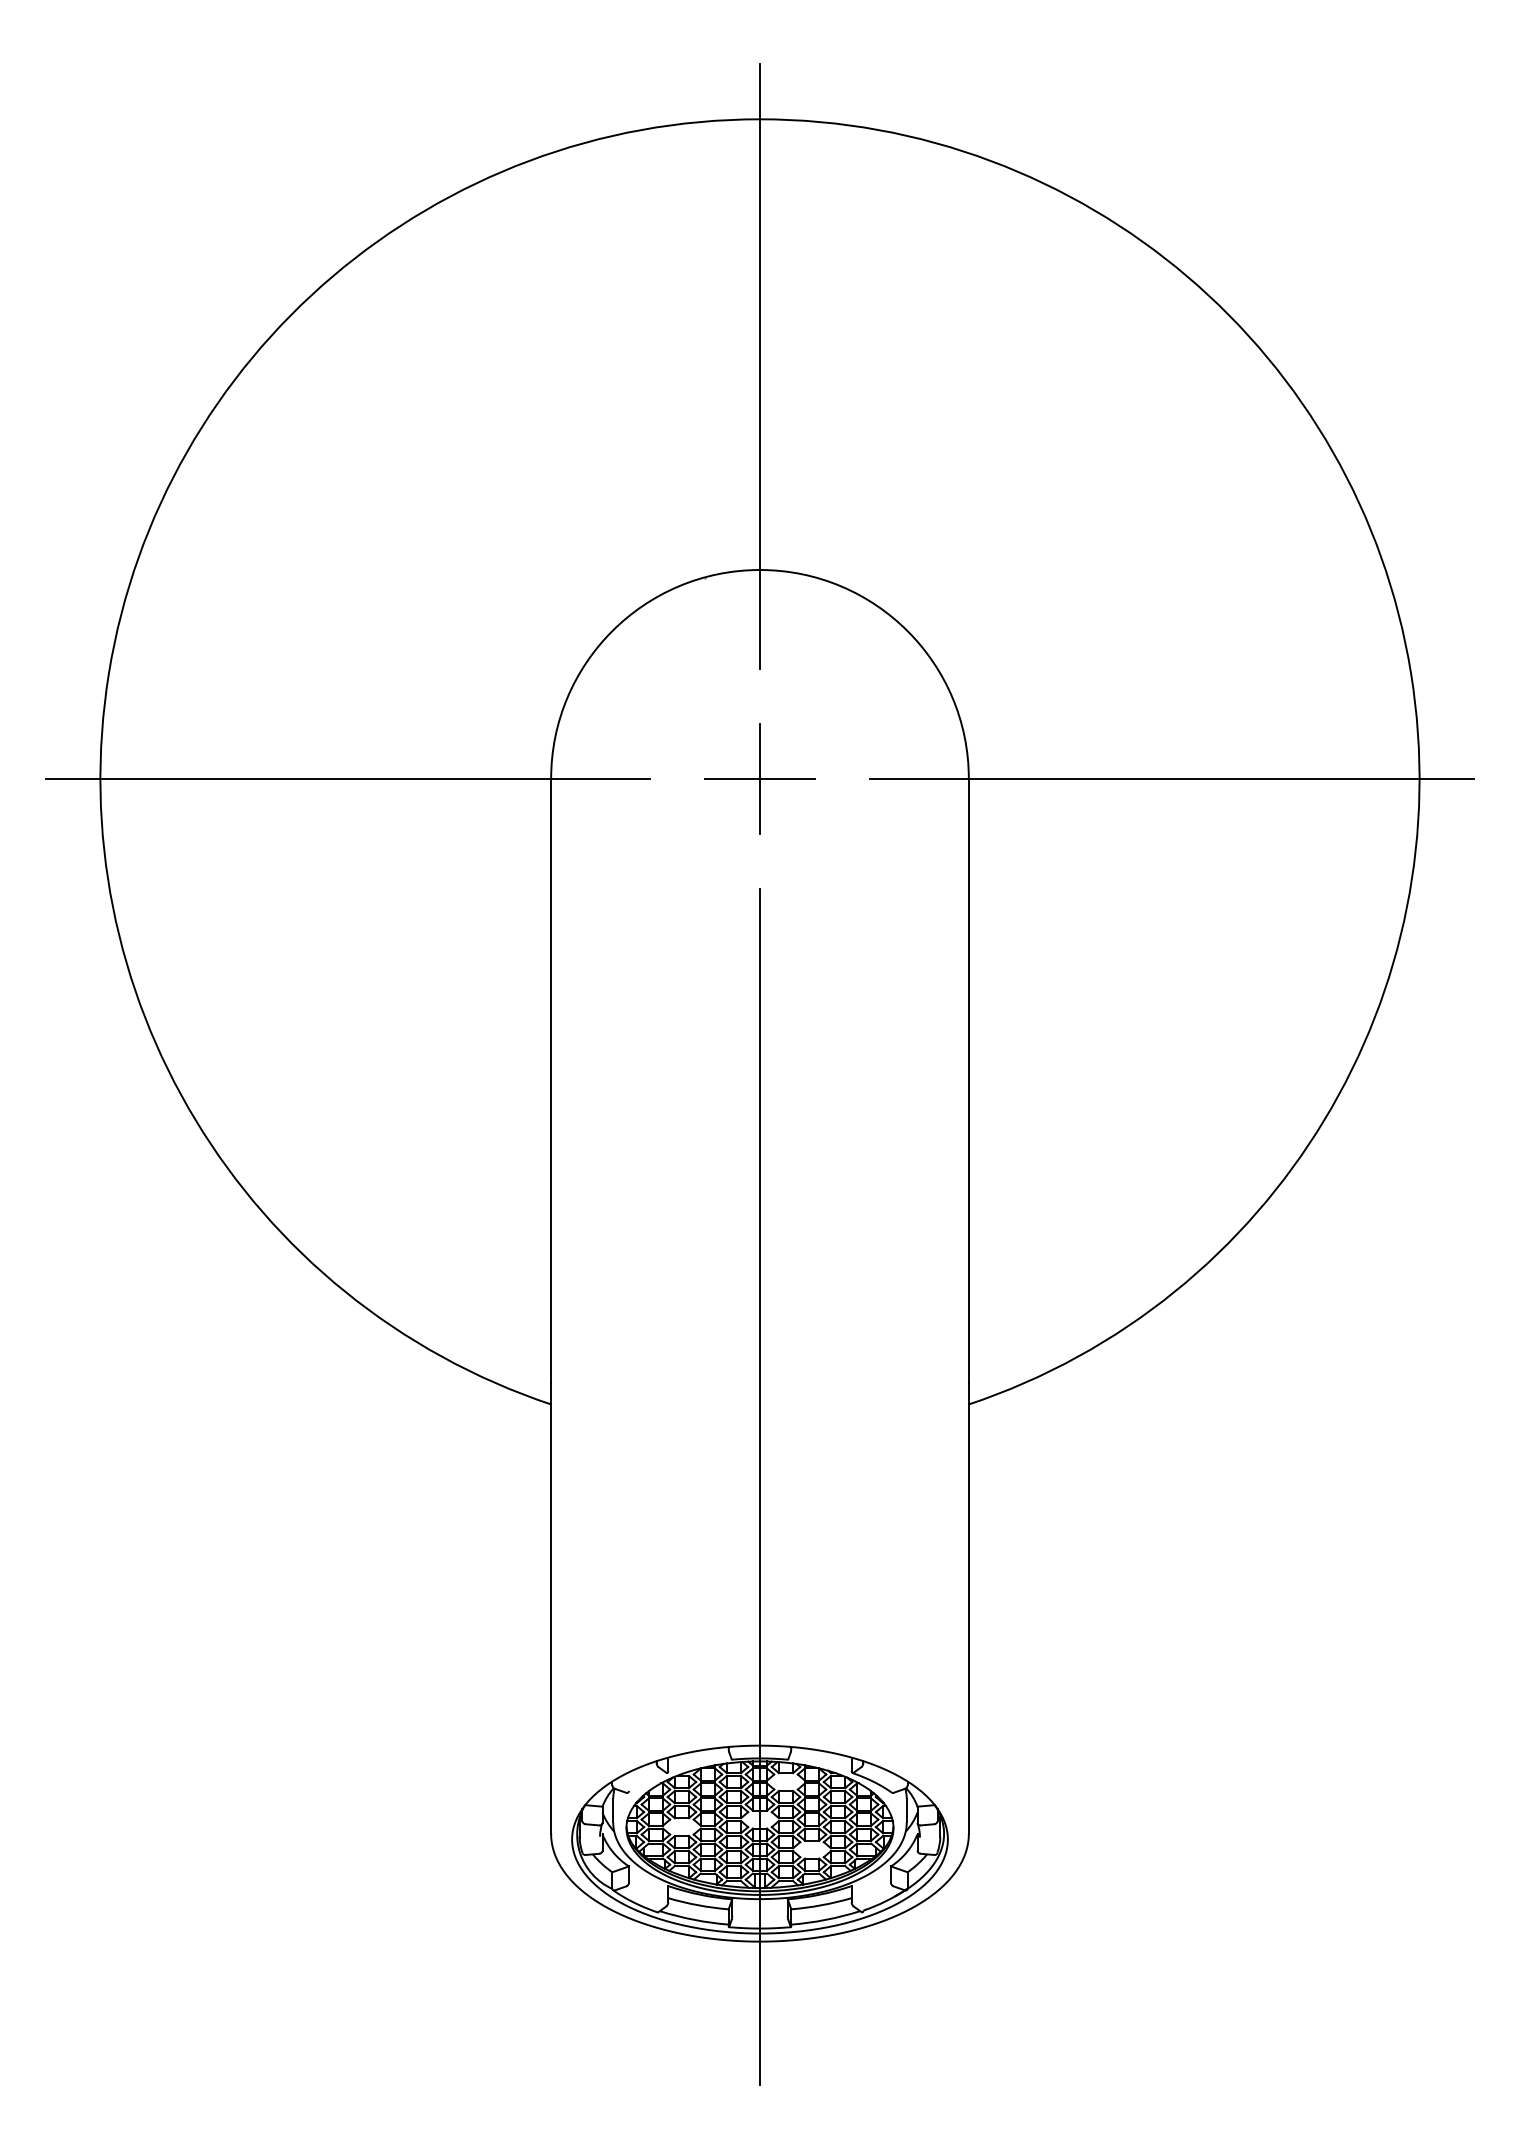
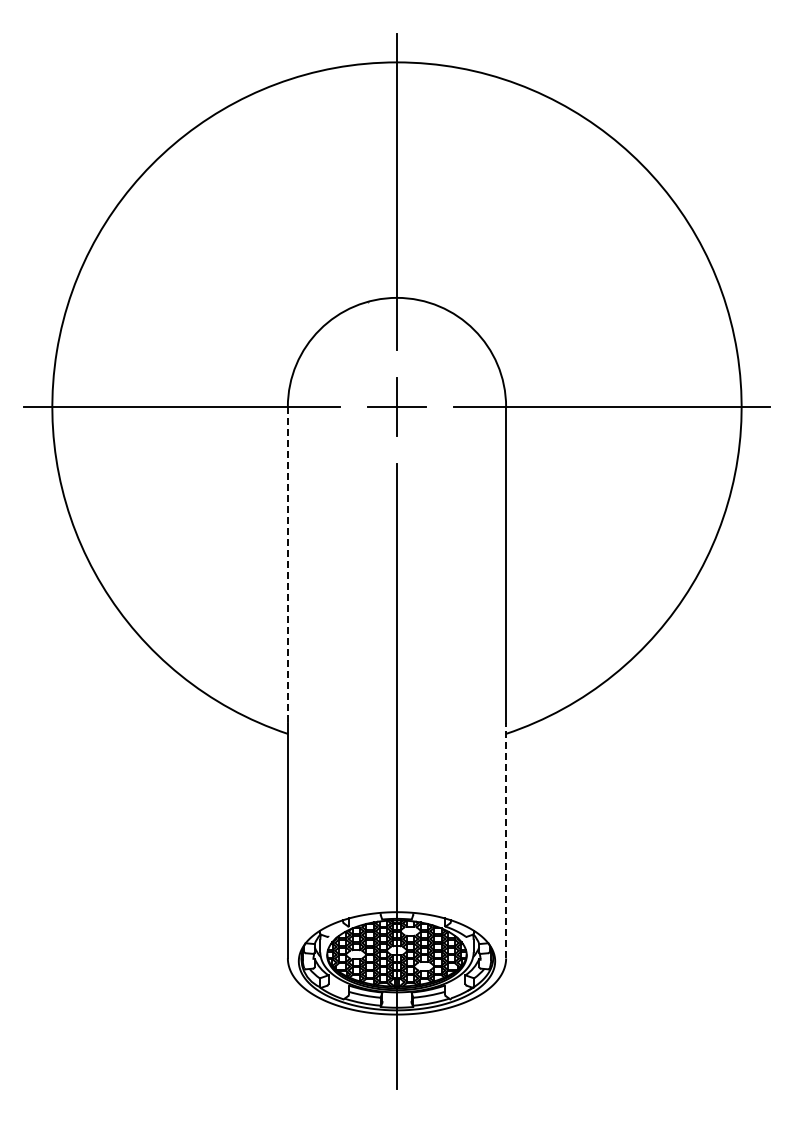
line: (550, 1080) -> (287, 564), solid -> dashed
line: (969, 1608) -> (506, 840), solid -> dashed

